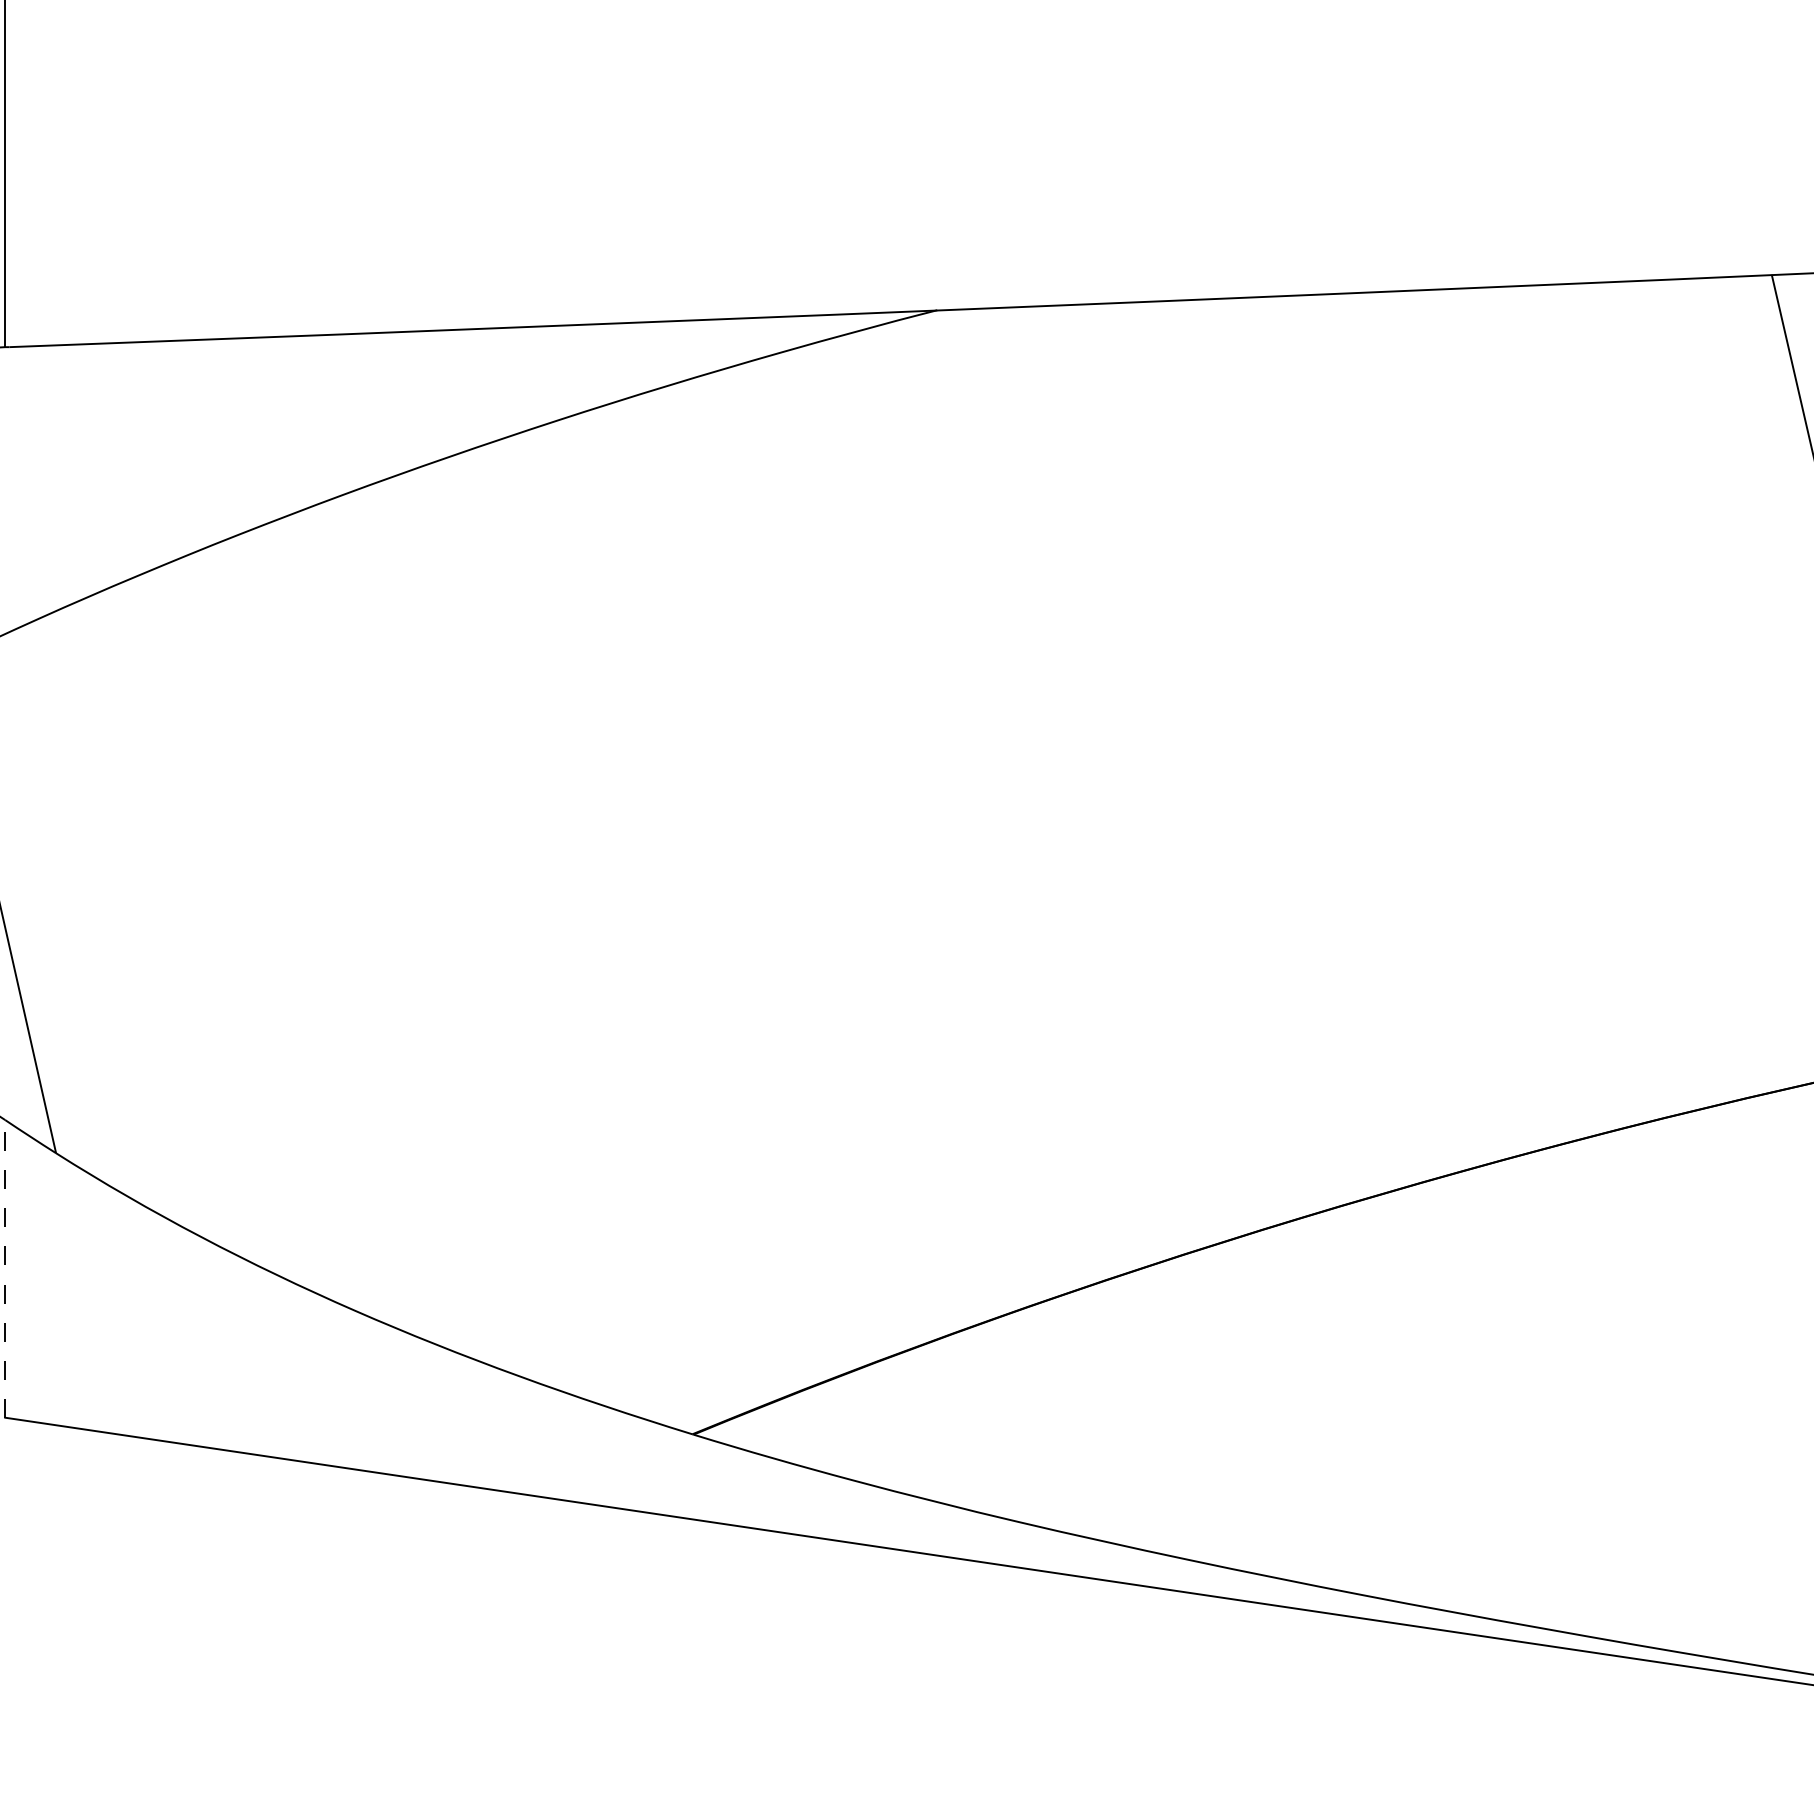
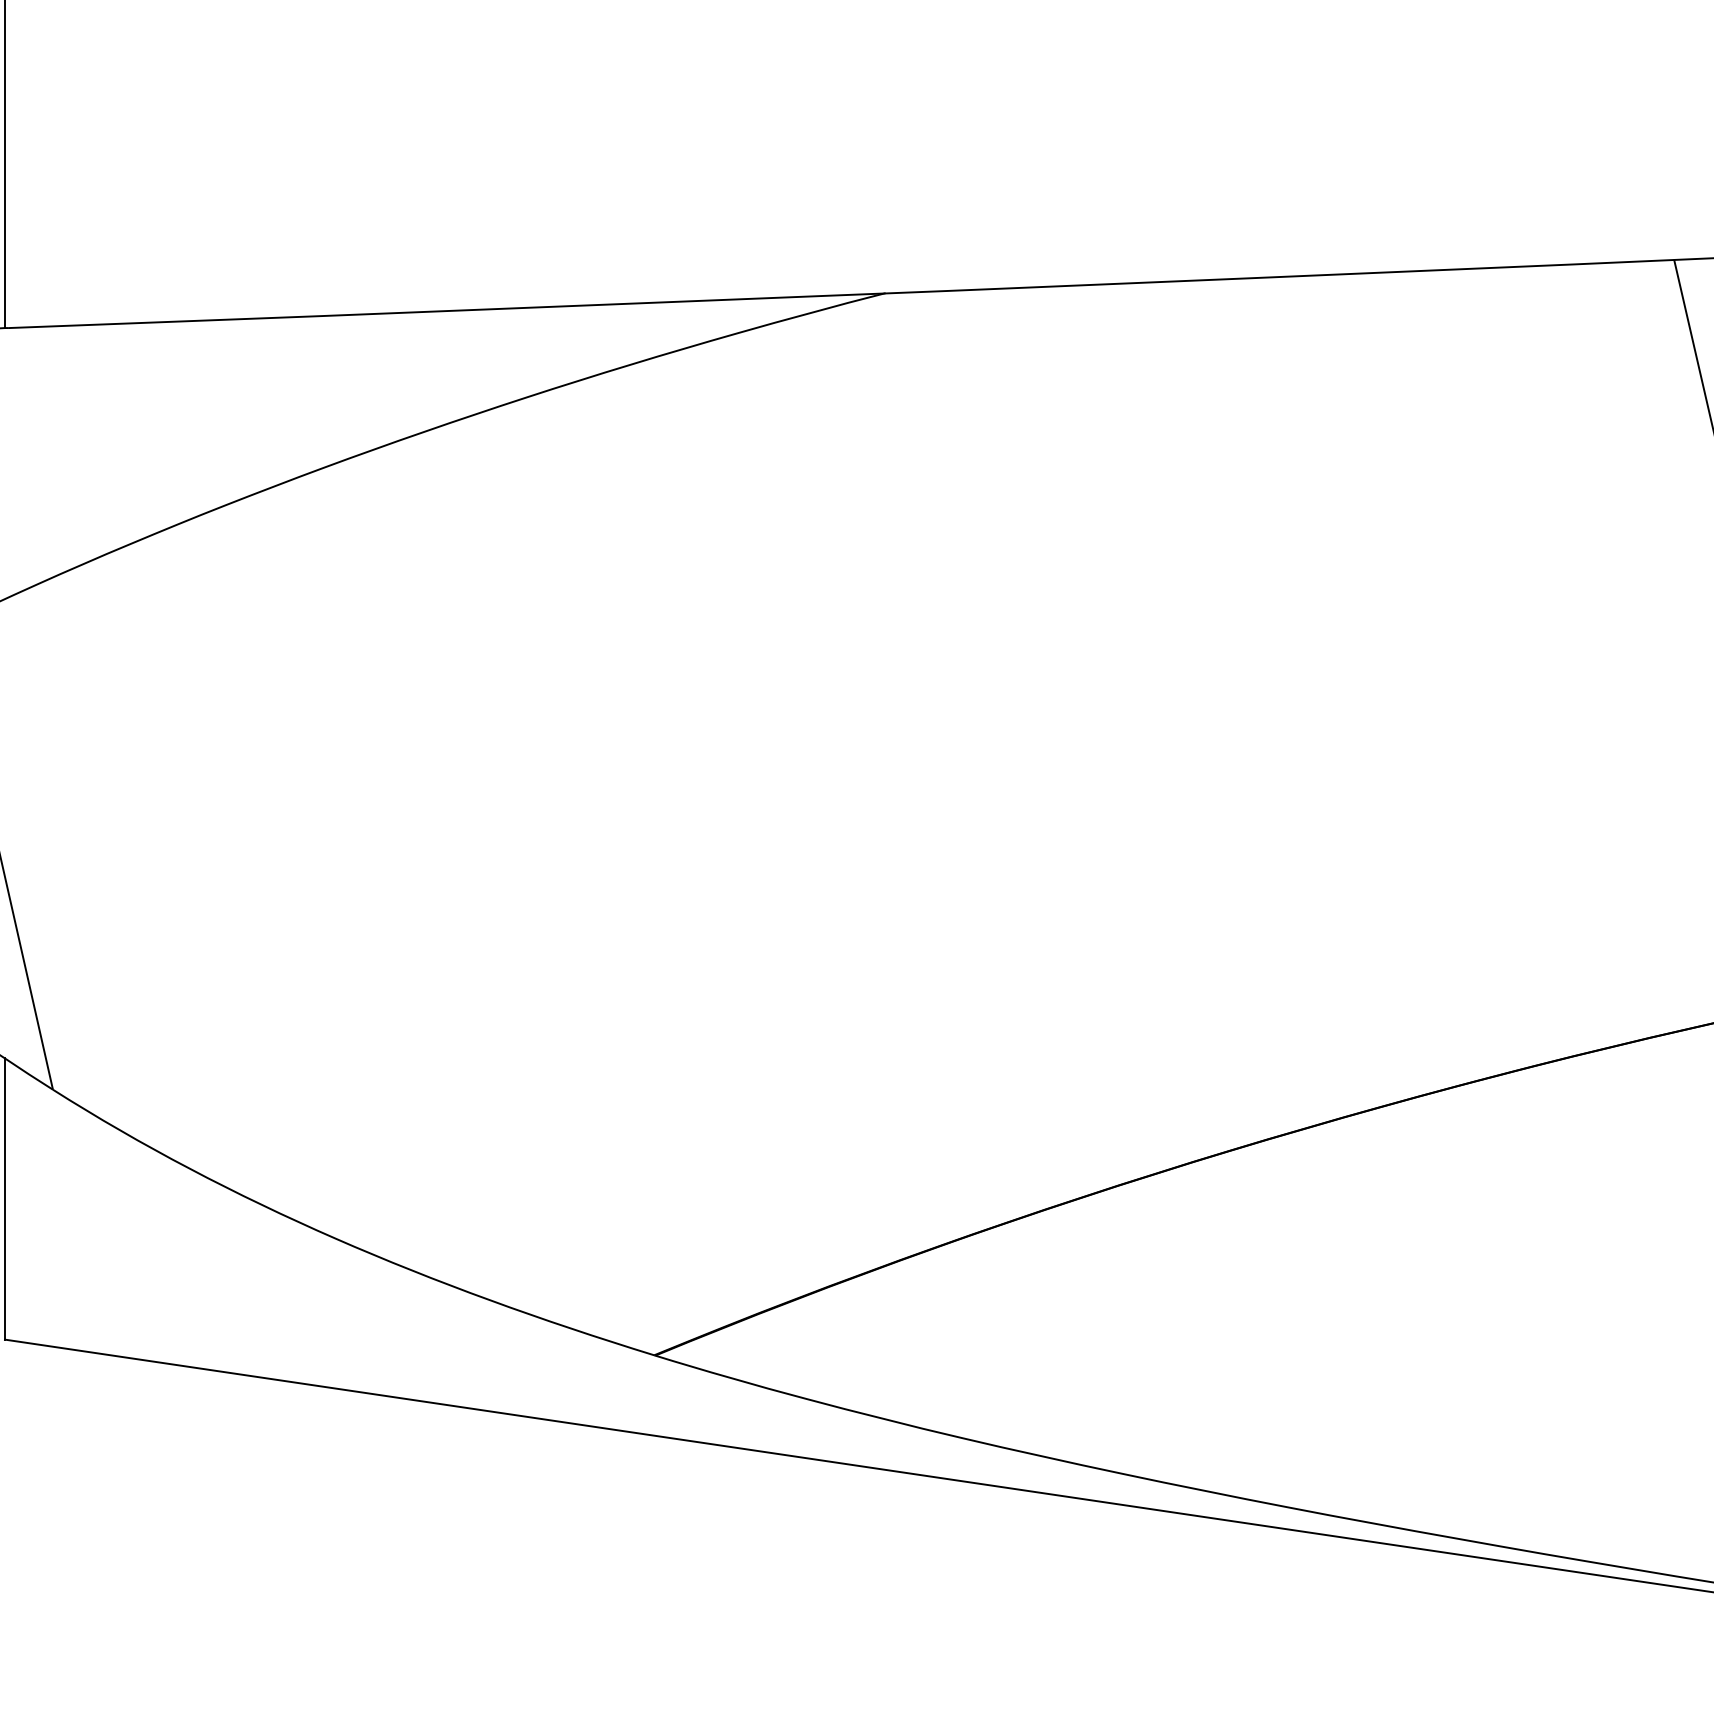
line: (5, 1268) -> (5, 1198), dashed -> solid

